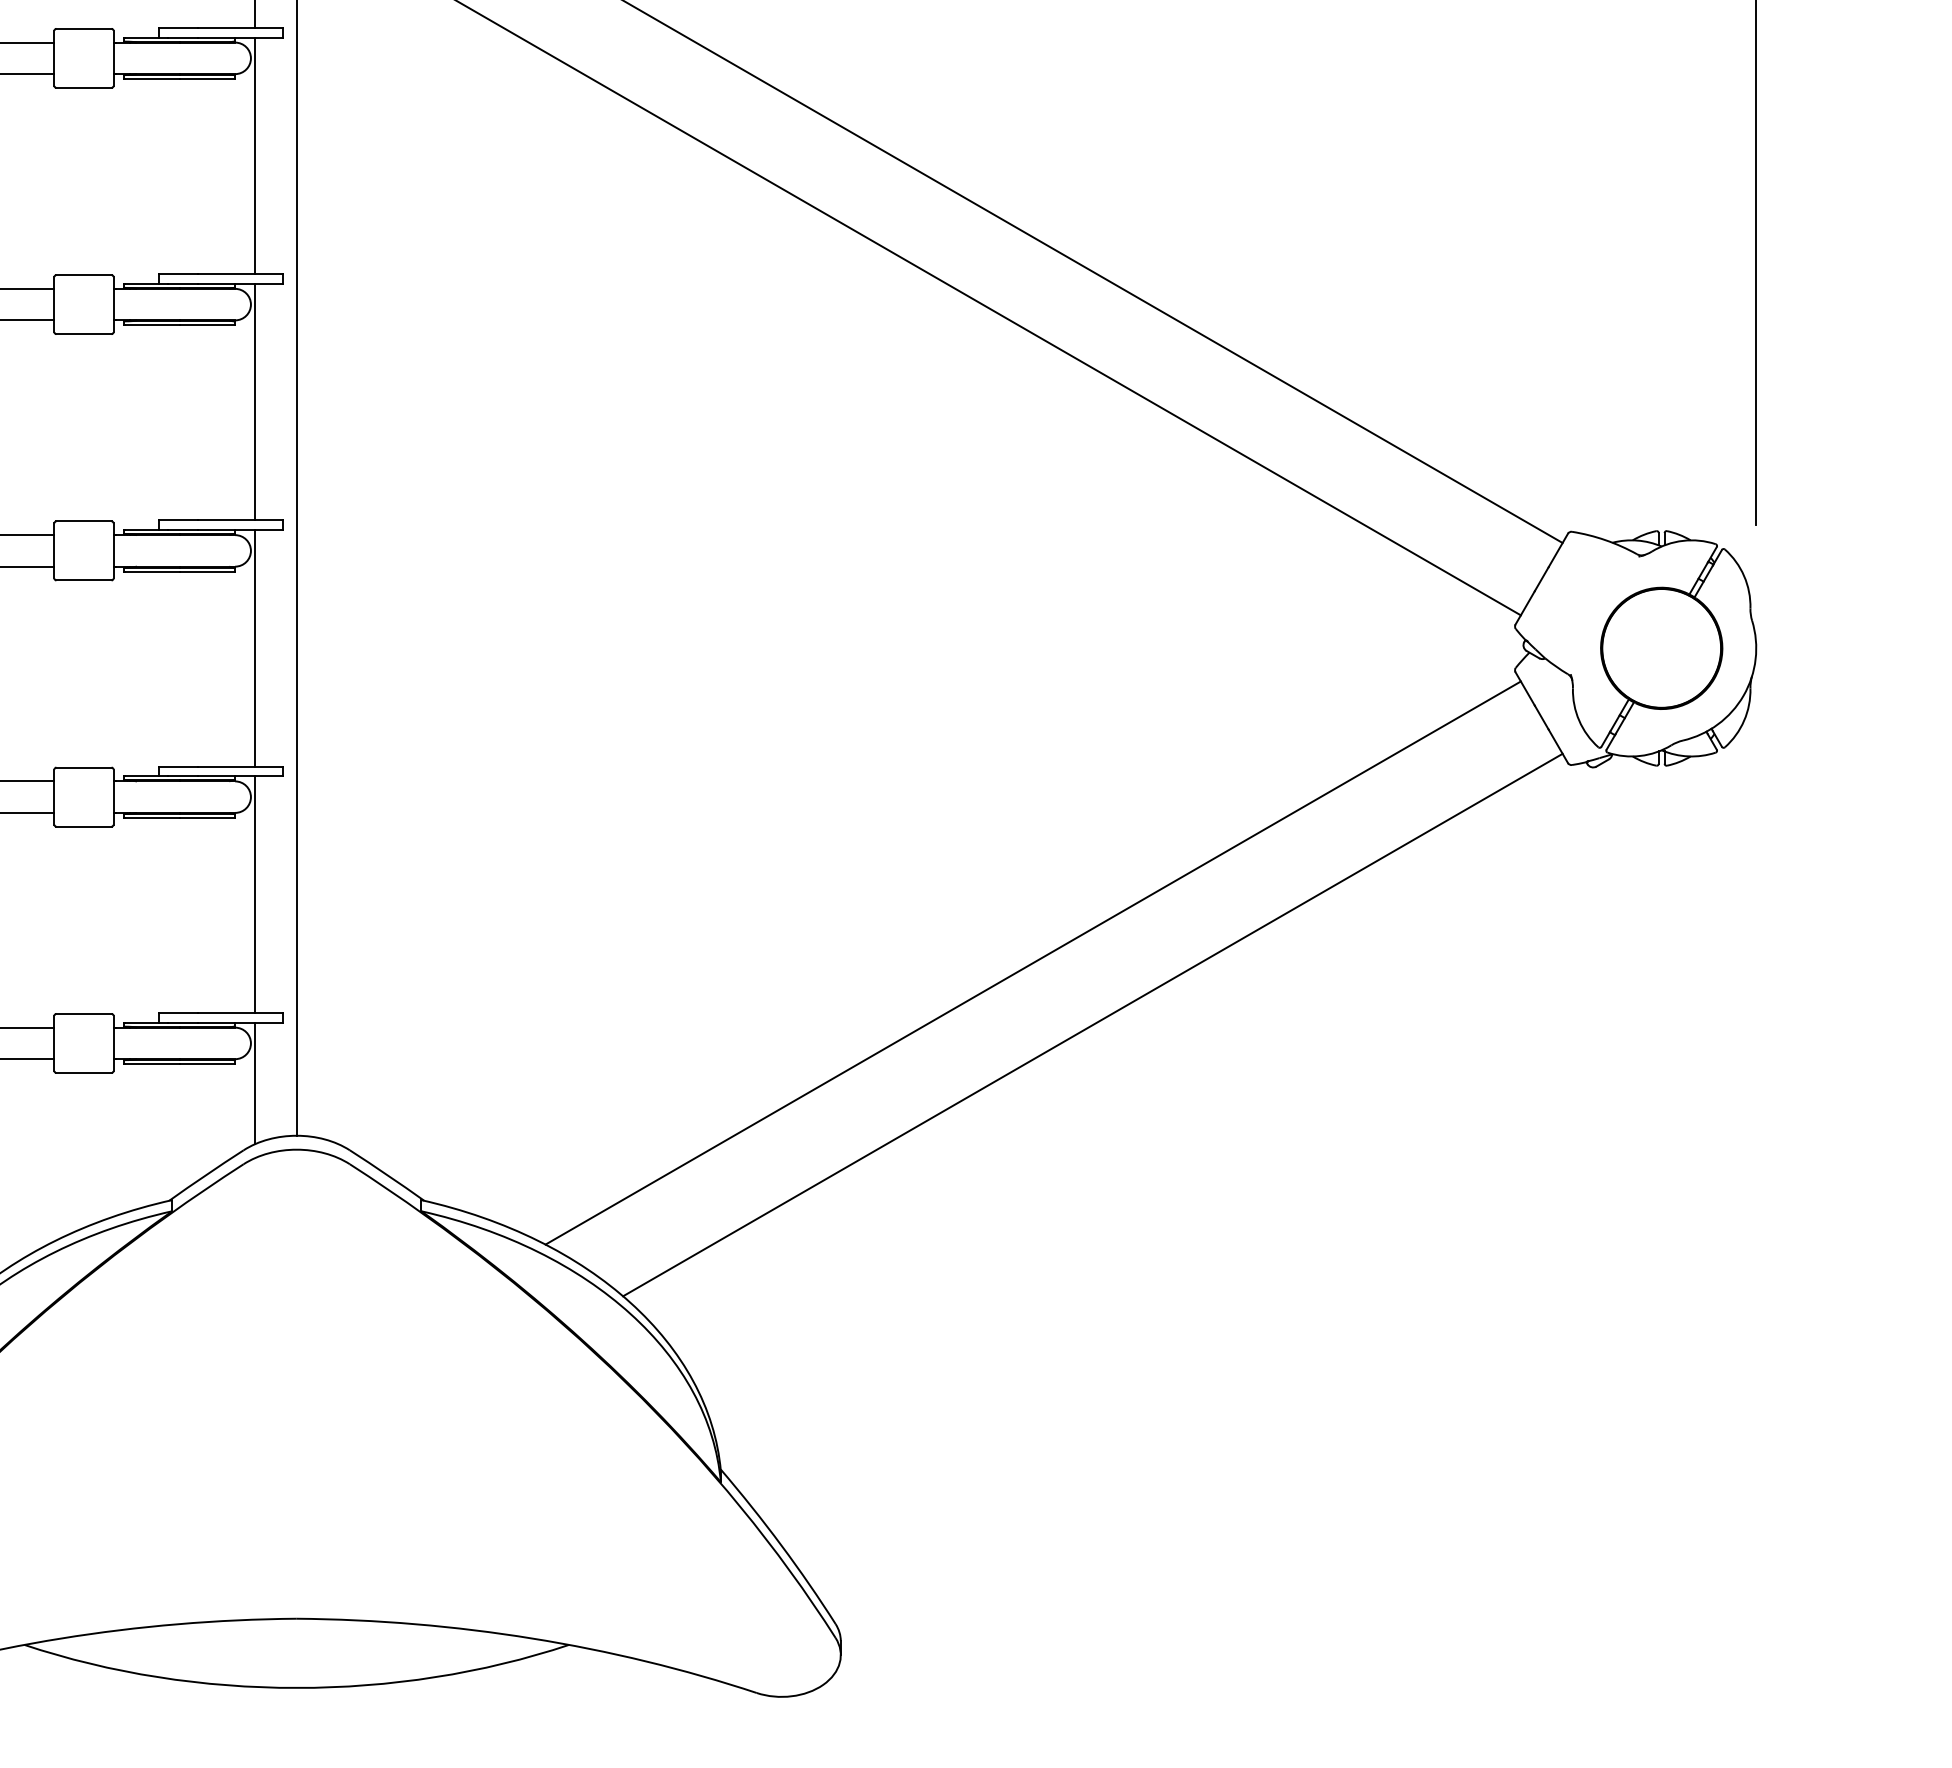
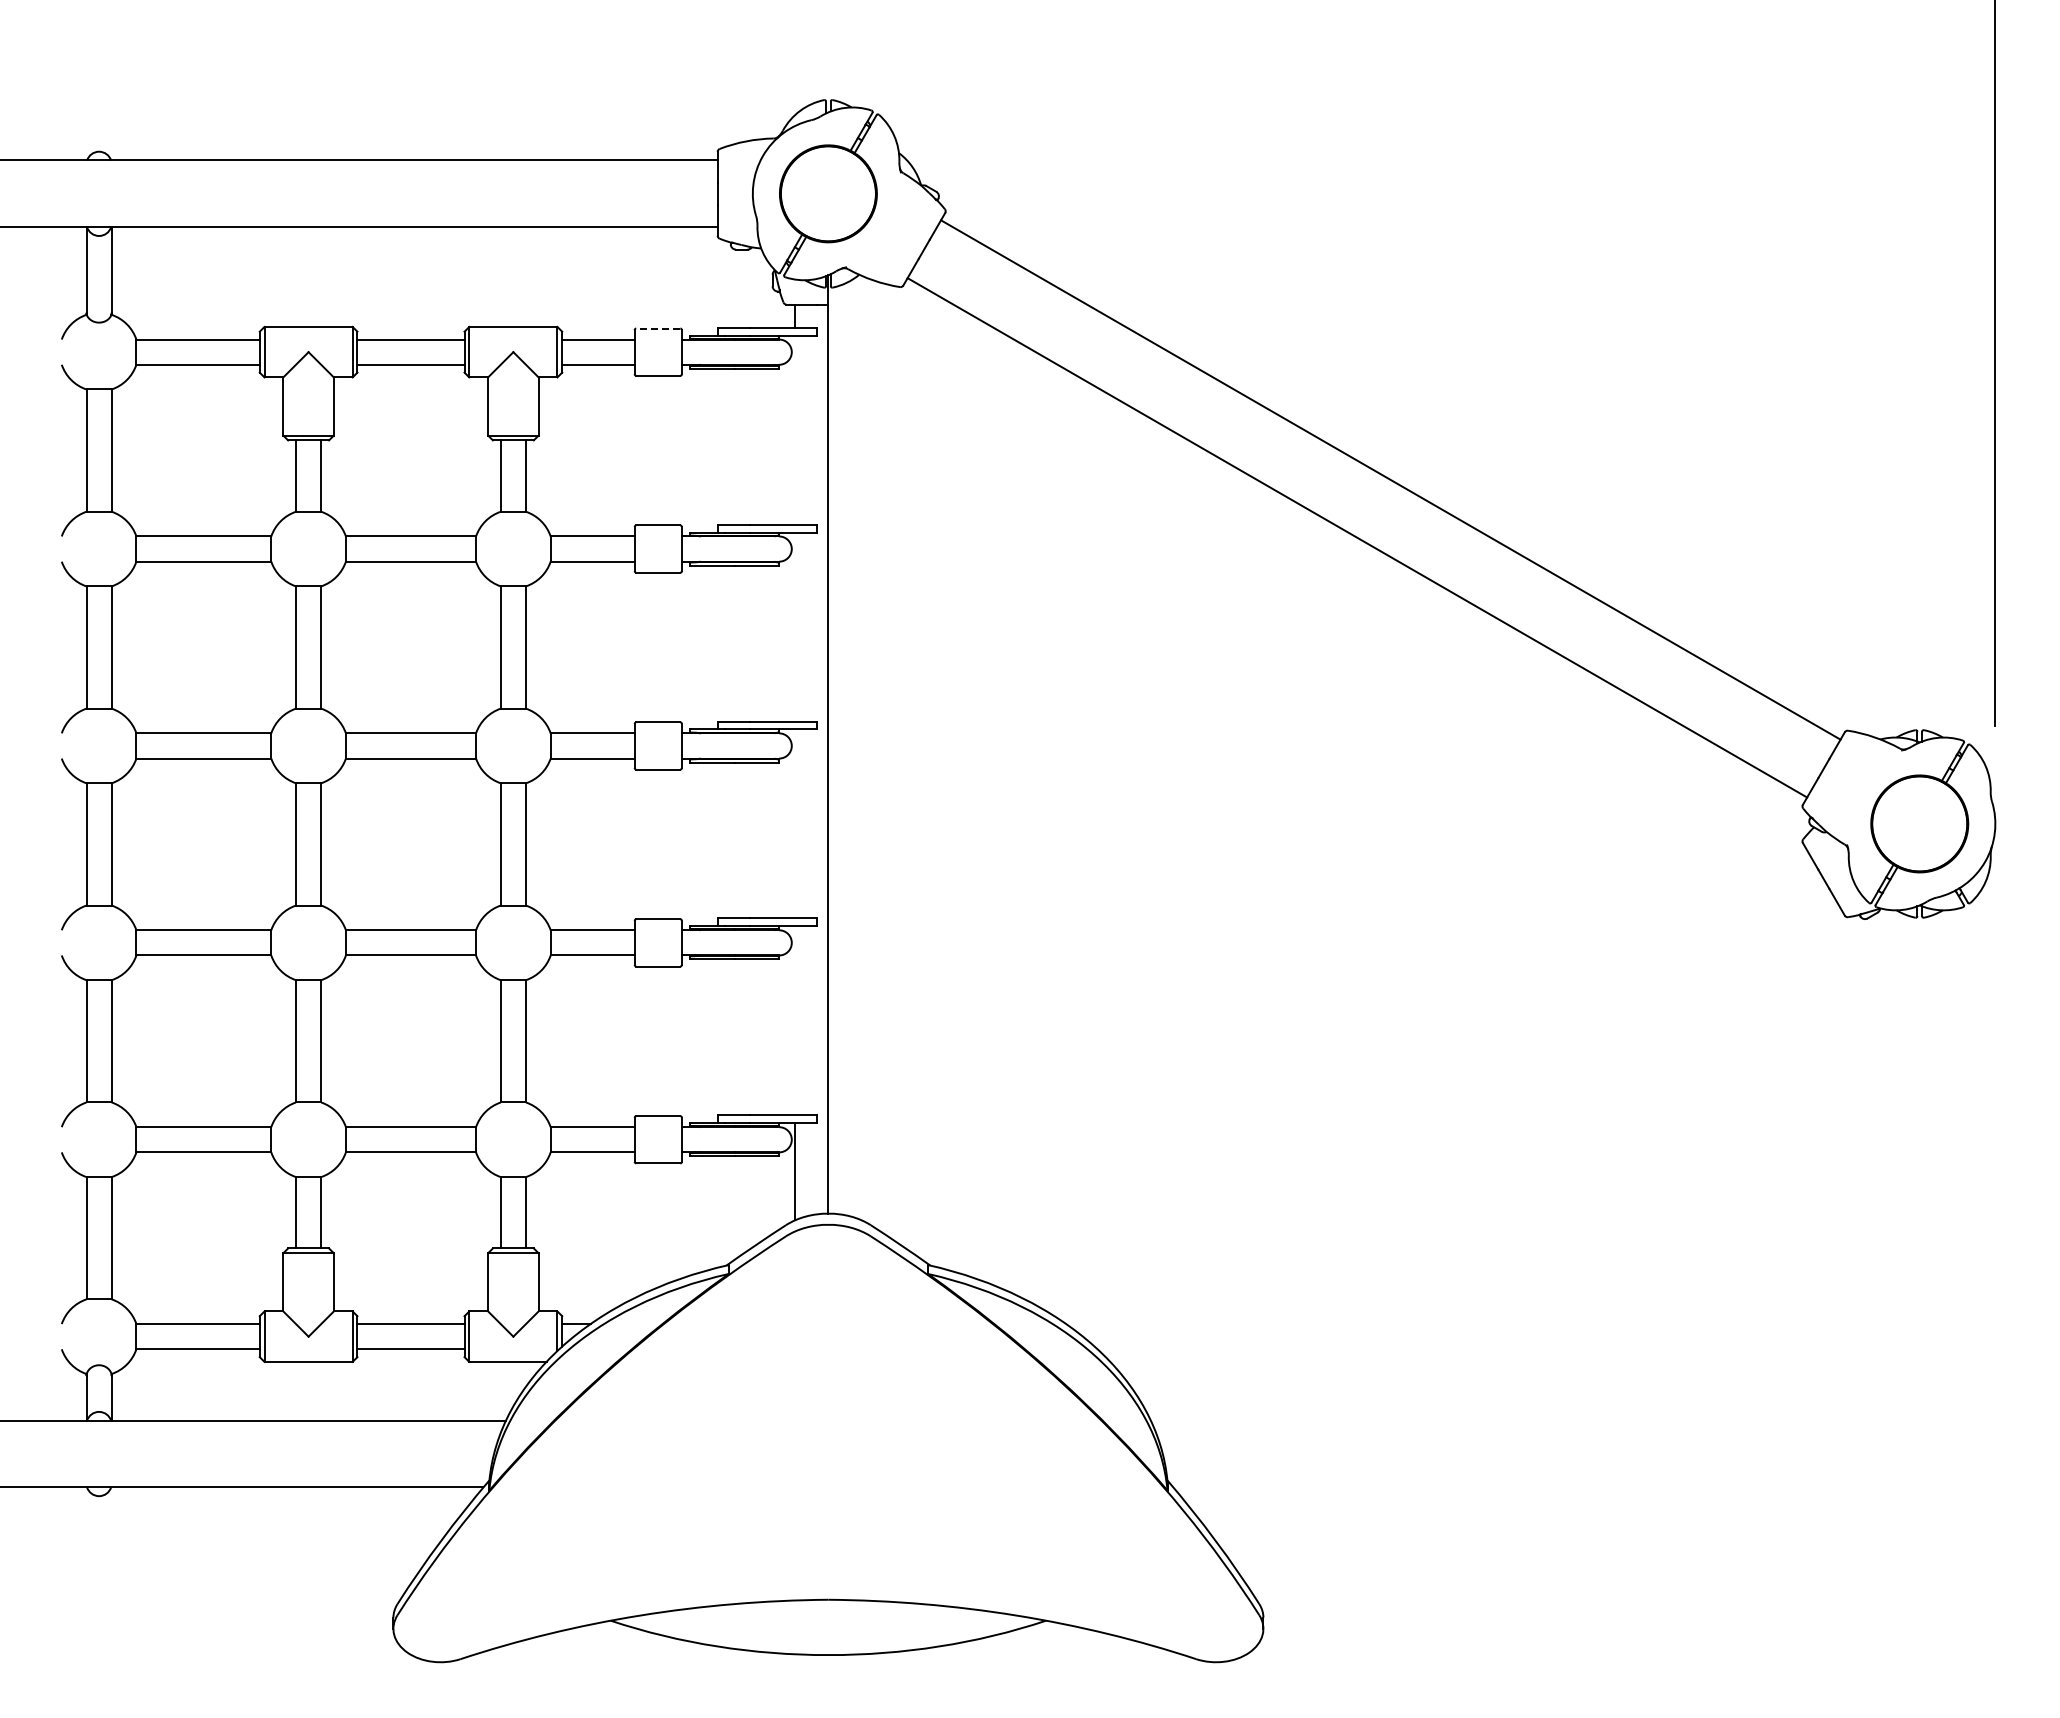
line: (82, 28) -> (657, 328), solid -> dashed
line: (255, 155) -> (795, 429), removed
line: (255, 401) -> (795, 626), removed
line: (255, 647) -> (795, 823), removed
line: (255, 894) -> (795, 1020), removed
line: (1033, 963) -> (1417, 1075), removed
line: (1092, 1024) -> (1464, 1124), removed

